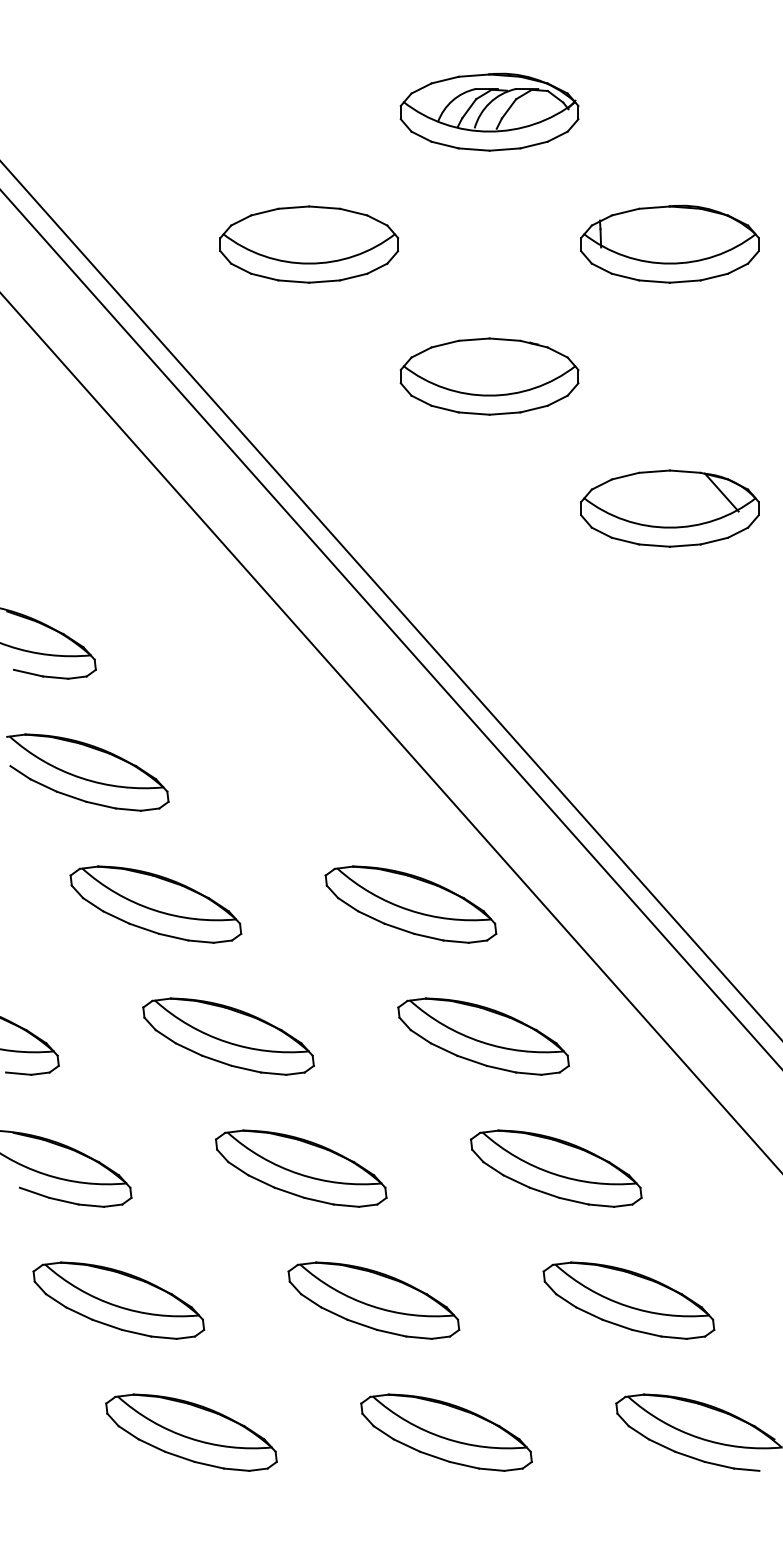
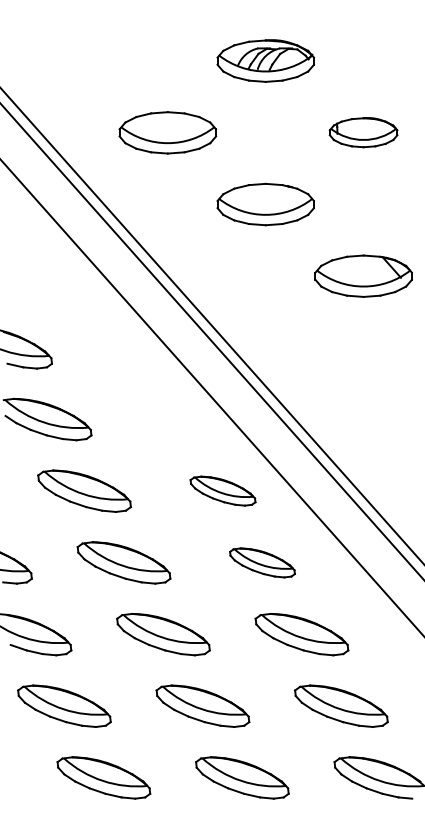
part: (669, 243) -> (363, 132), size x0.7
part: (409, 903) -> (222, 490), size x0.7
part: (483, 1035) -> (262, 562), size x0.7

